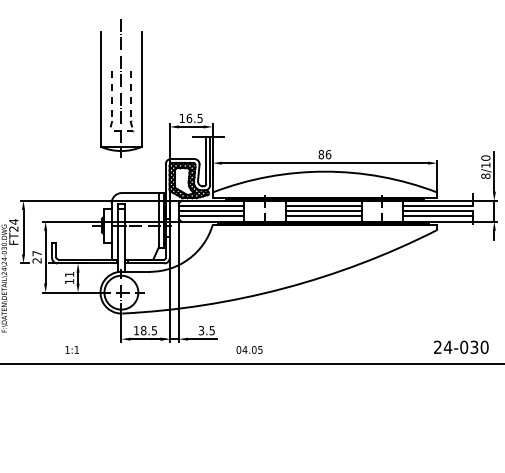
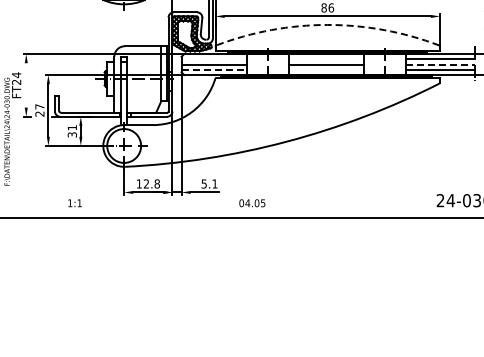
arc: (324, 171) -> (327, 24), solid -> dashed
line: (211, 206) -> (214, 59), removed
line: (323, 206) -> (326, 59), removed
line: (437, 211) -> (440, 64), solid -> dashed
line: (211, 216) -> (214, 69), solid -> dashed
line: (323, 216) -> (326, 69), removed
line: (23, 231) -> (26, 84), removed
text: (69, 281) -> (72, 134), 11 -> 31
text: (149, 330) -> (152, 183), 18.5 -> 12.8
text: (206, 330) -> (209, 183), 3.5 -> 5.1

